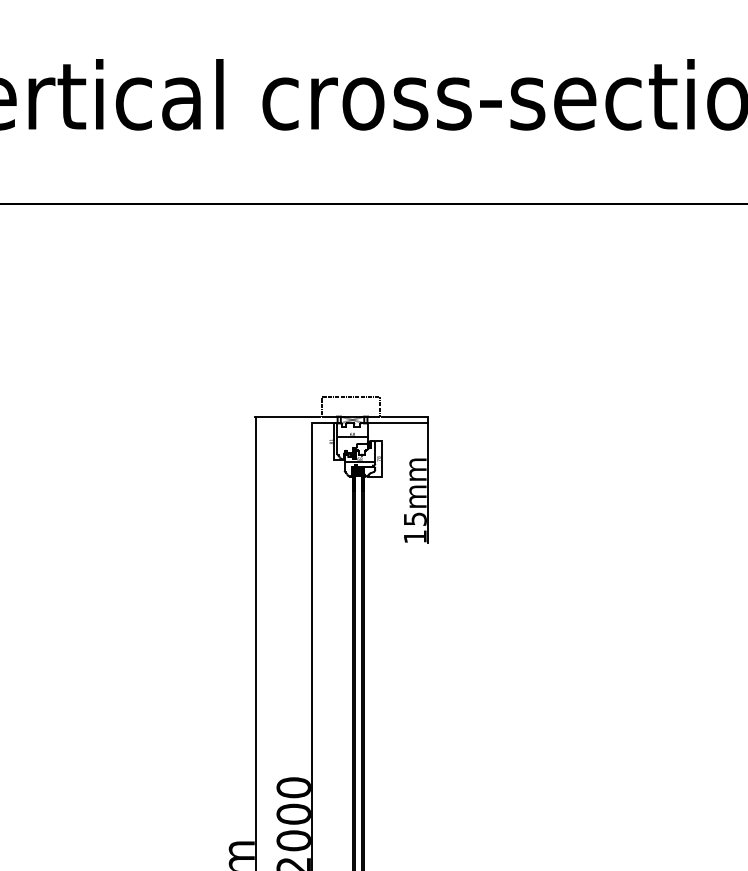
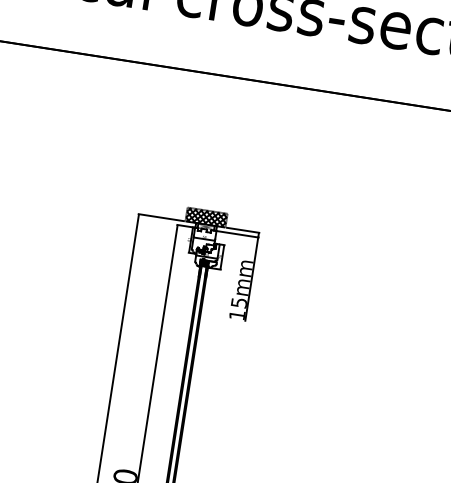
hatch: (350, 406) -> (206, 217), added

